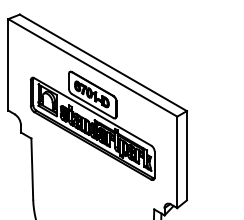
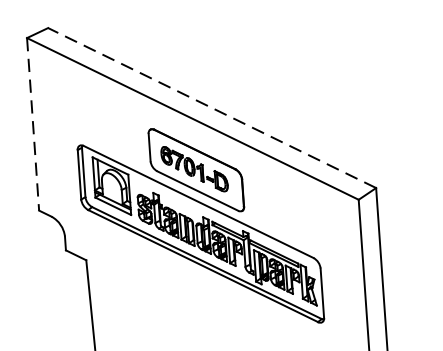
line: (102, 62) -> (210, 107), solid -> dashed
line: (8, 64) -> (33, 123), solid -> dashed

